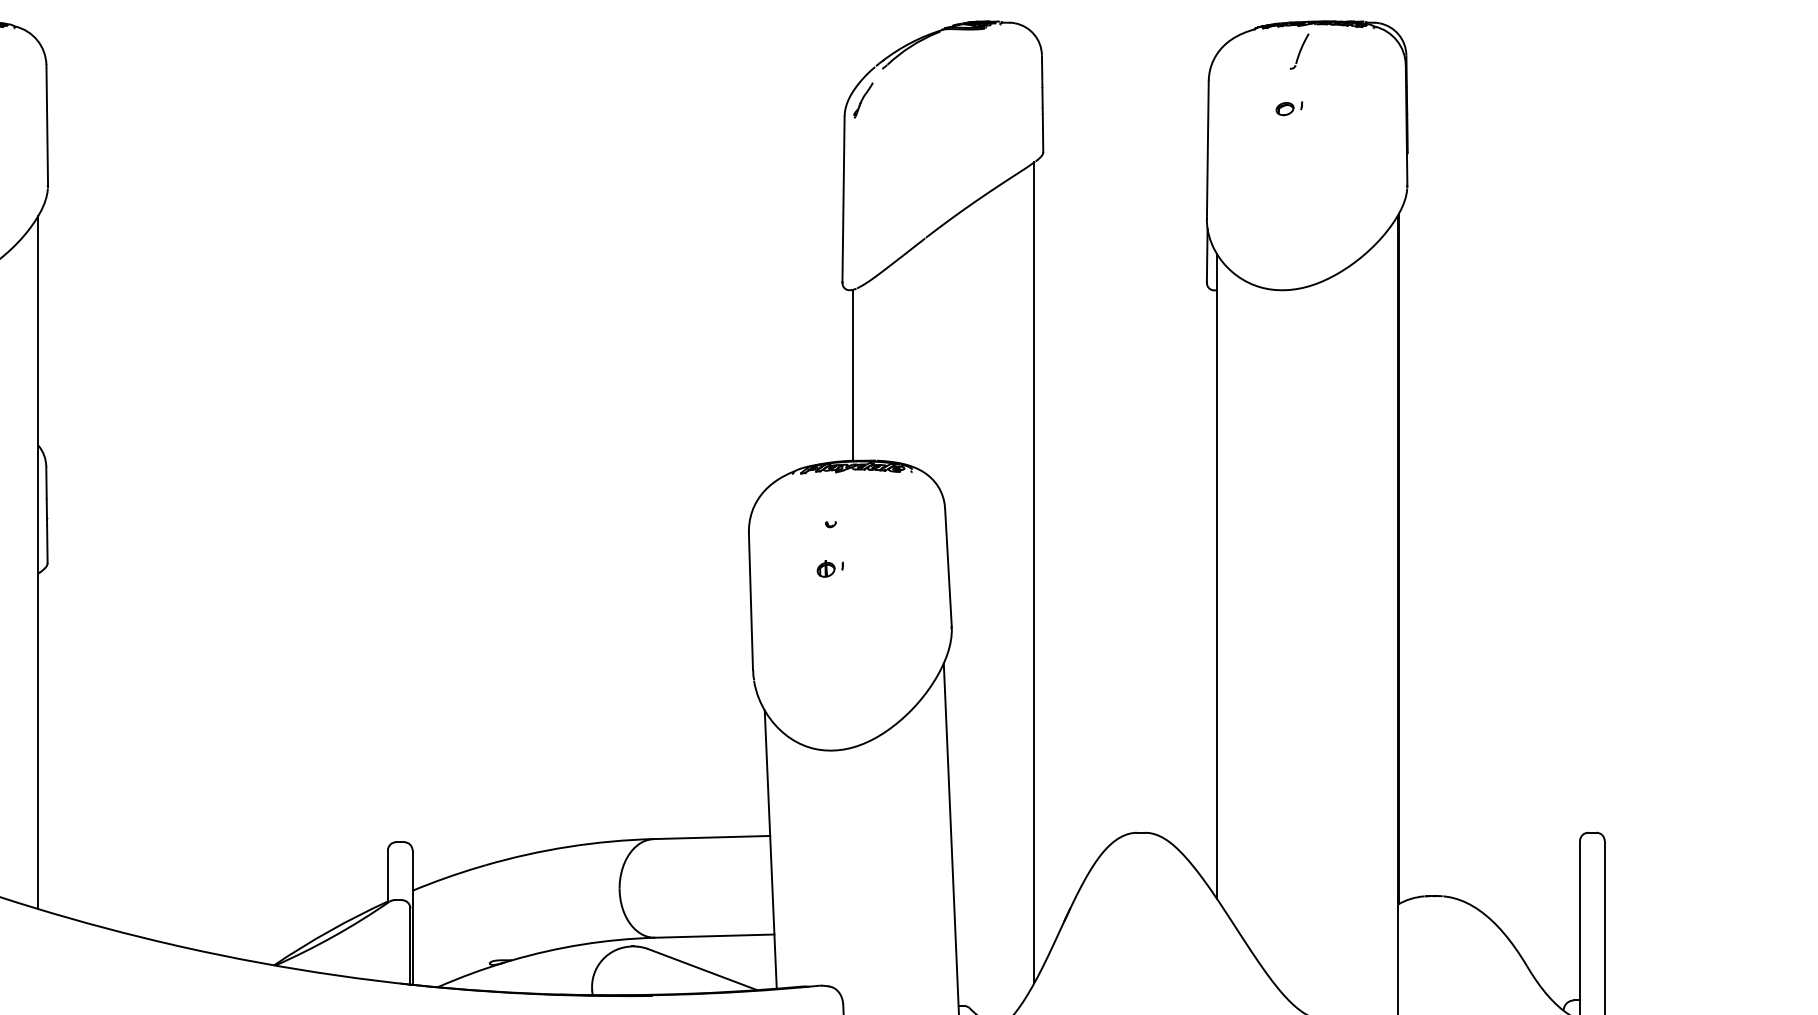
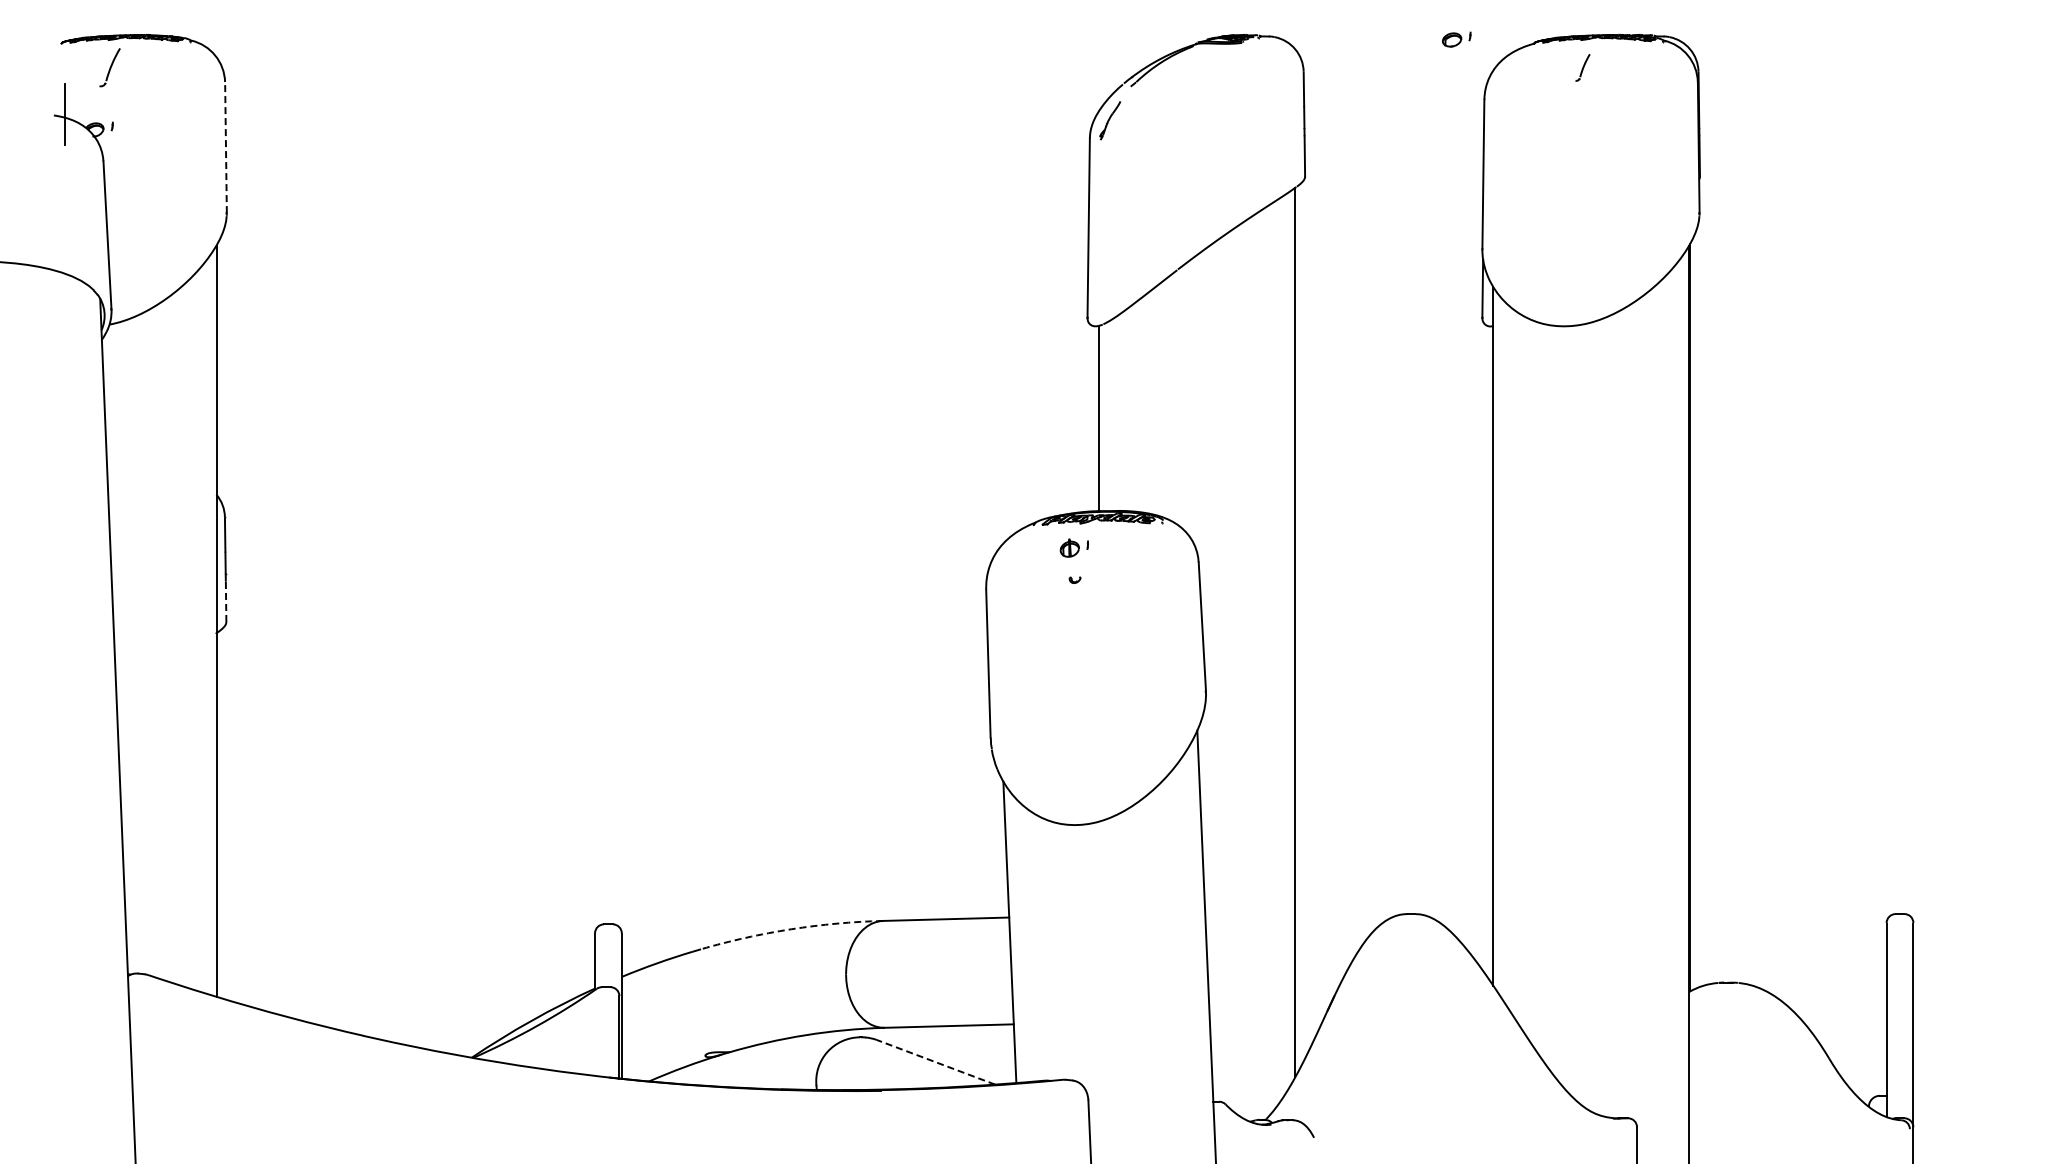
part: (1299, 51) -> (1582, 67), size x0.7
part: (1289, 108) -> (1456, 39), moved
line: (47, 125) -> (226, 147), solid -> dashed
line: (47, 544) -> (226, 601), solid -> dashed
part: (829, 568) -> (1073, 547), moved
arc: (569, 846) -> (791, 929), solid -> dashed
line: (702, 969) -> (935, 1062), solid -> dashed

